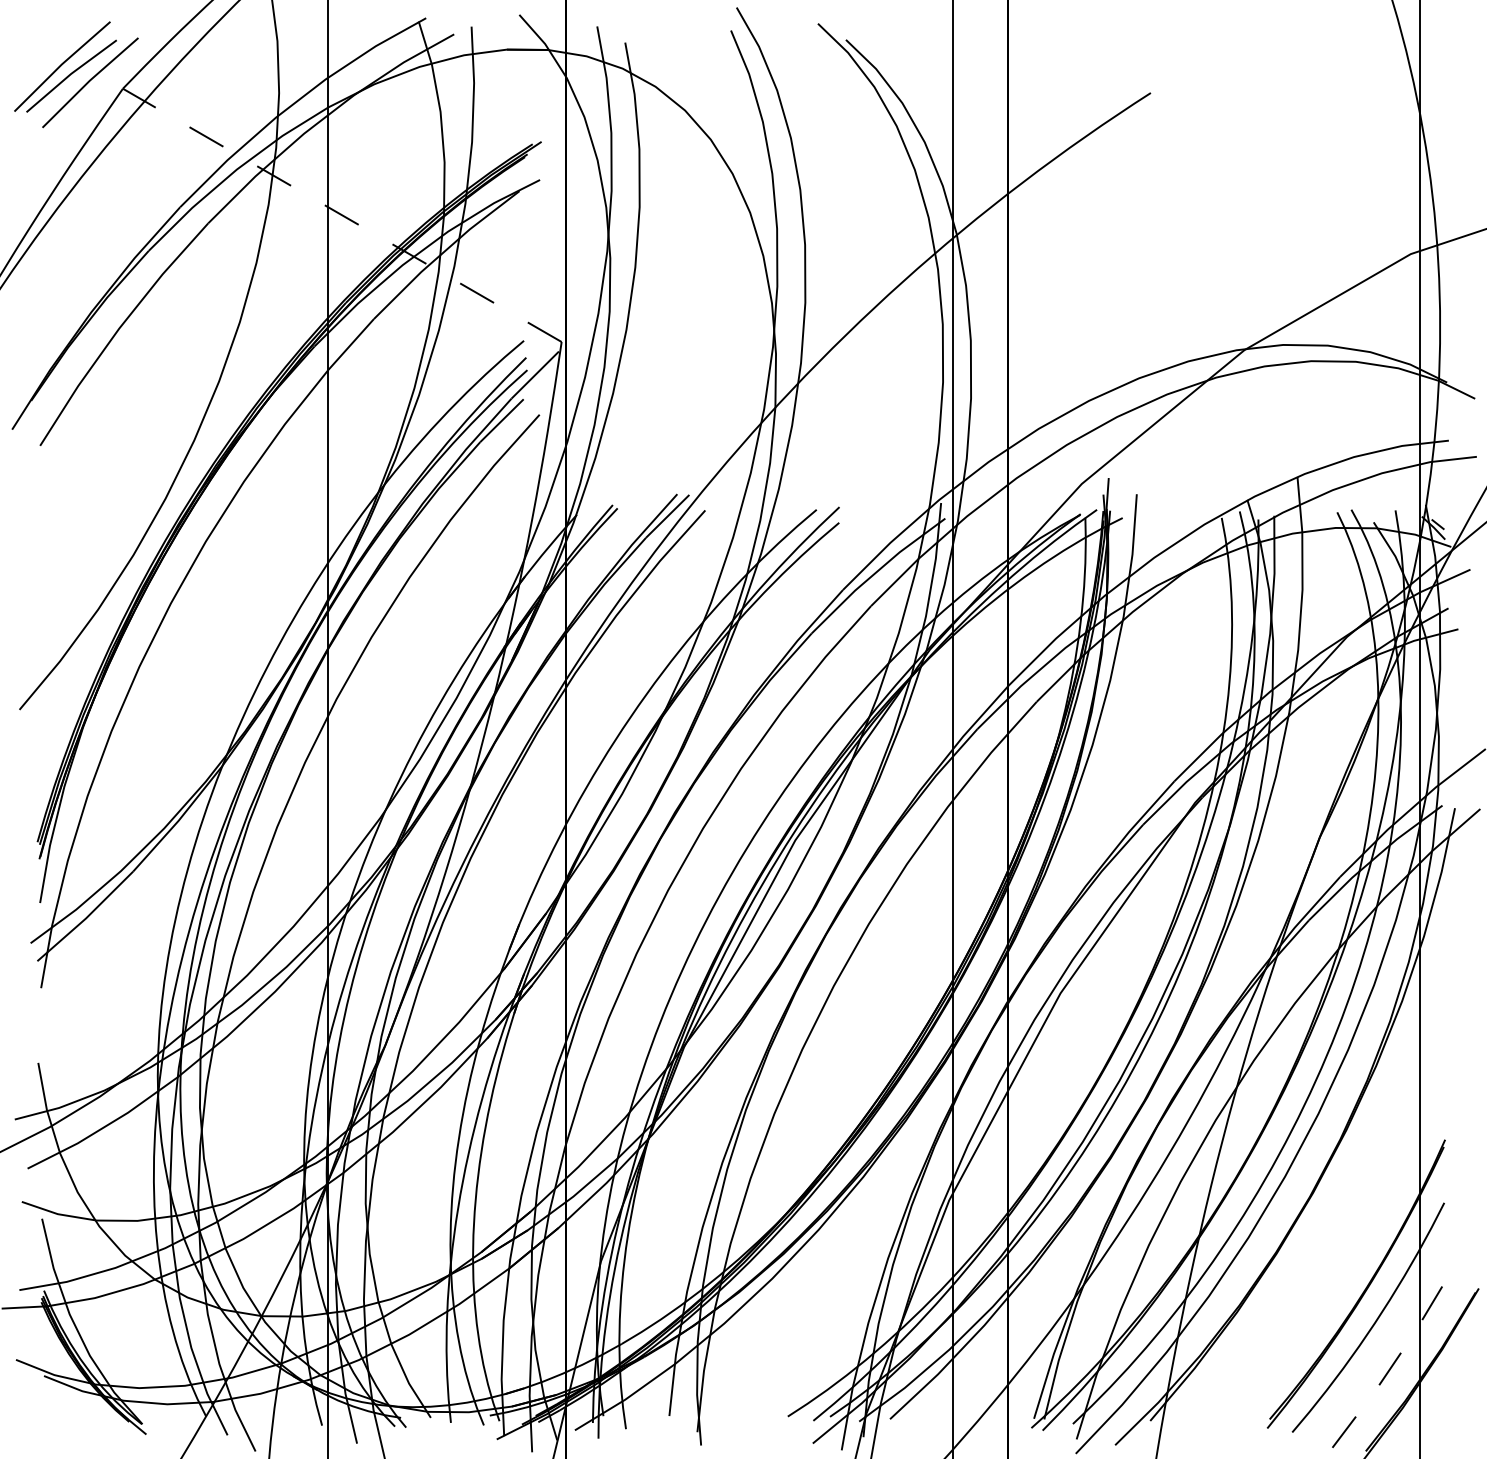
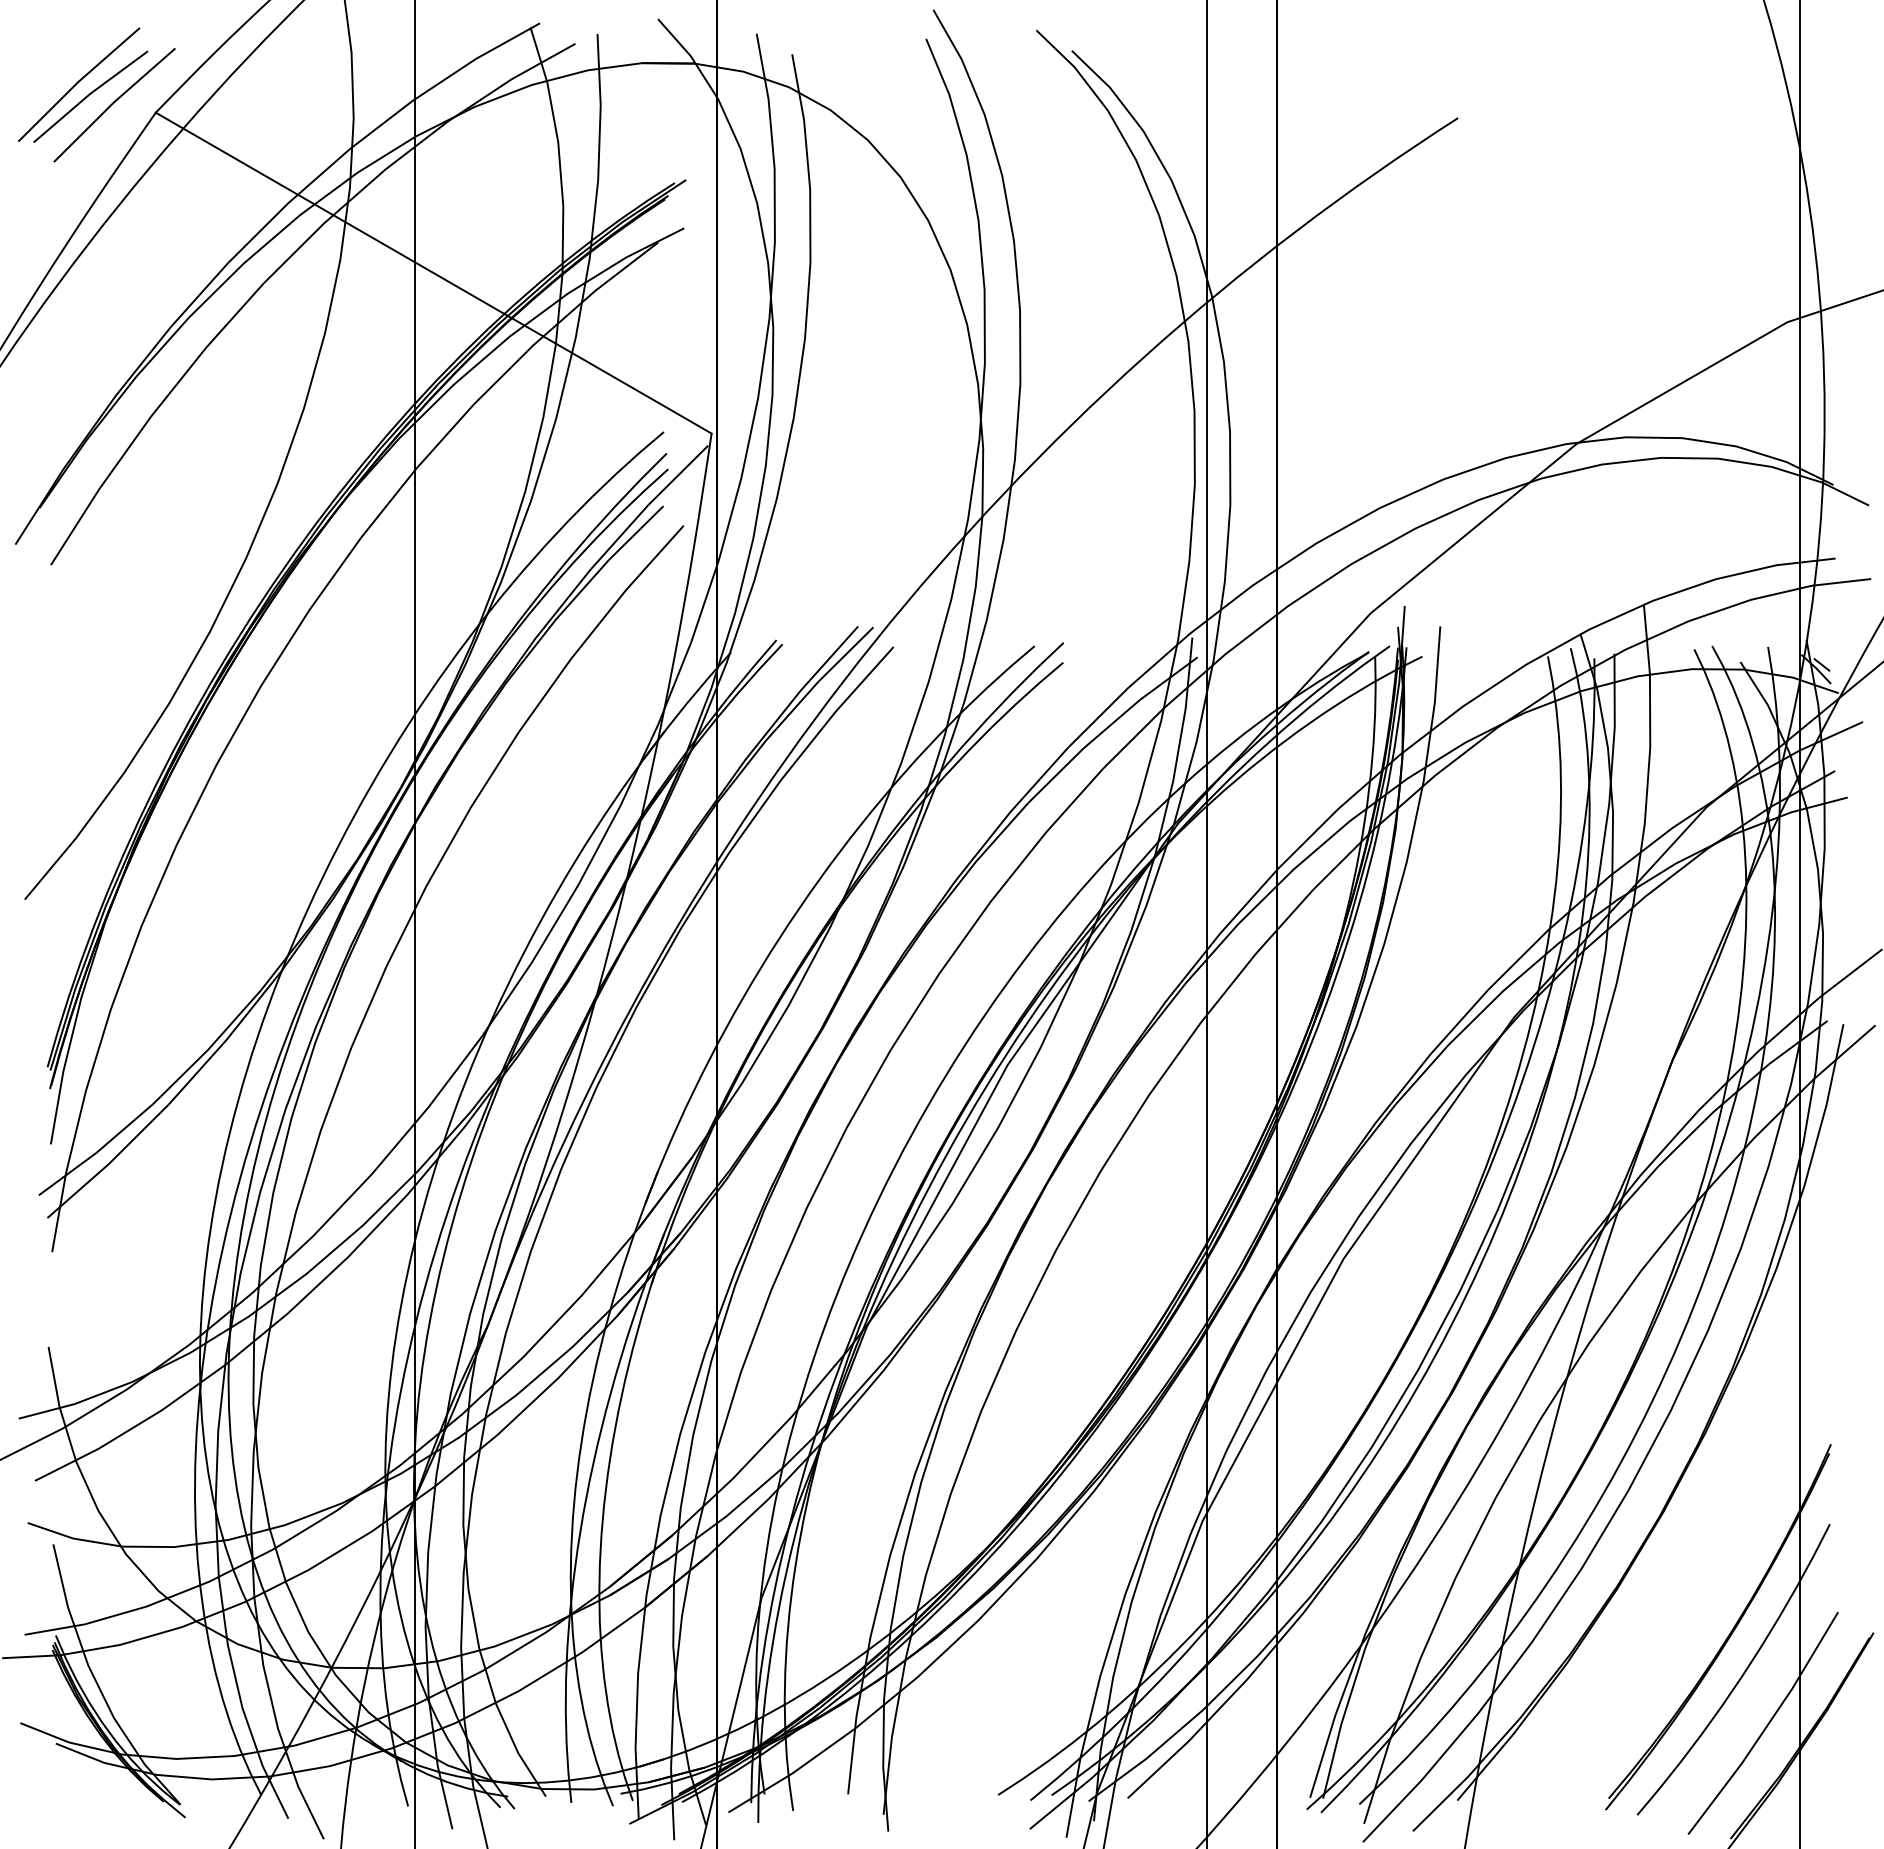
line: (342, 215) -> (433, 273), dashed -> solid
line: (1395, 1361) -> (1767, 1725), dashed -> solid

